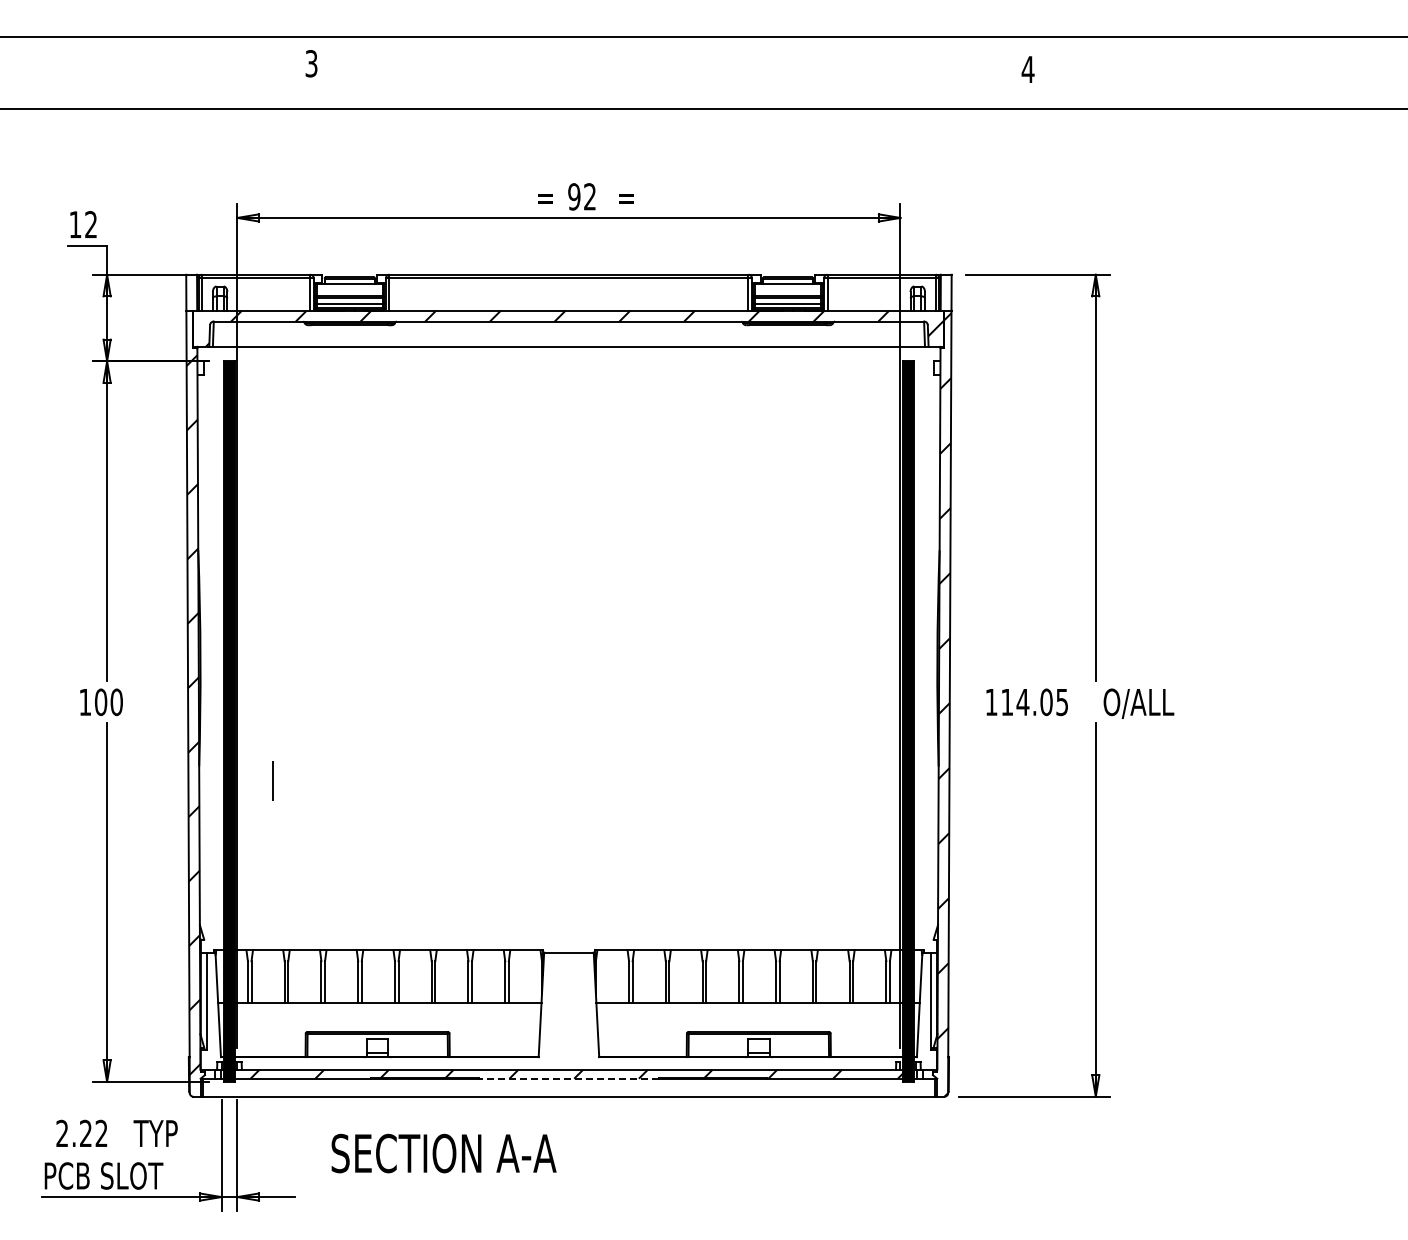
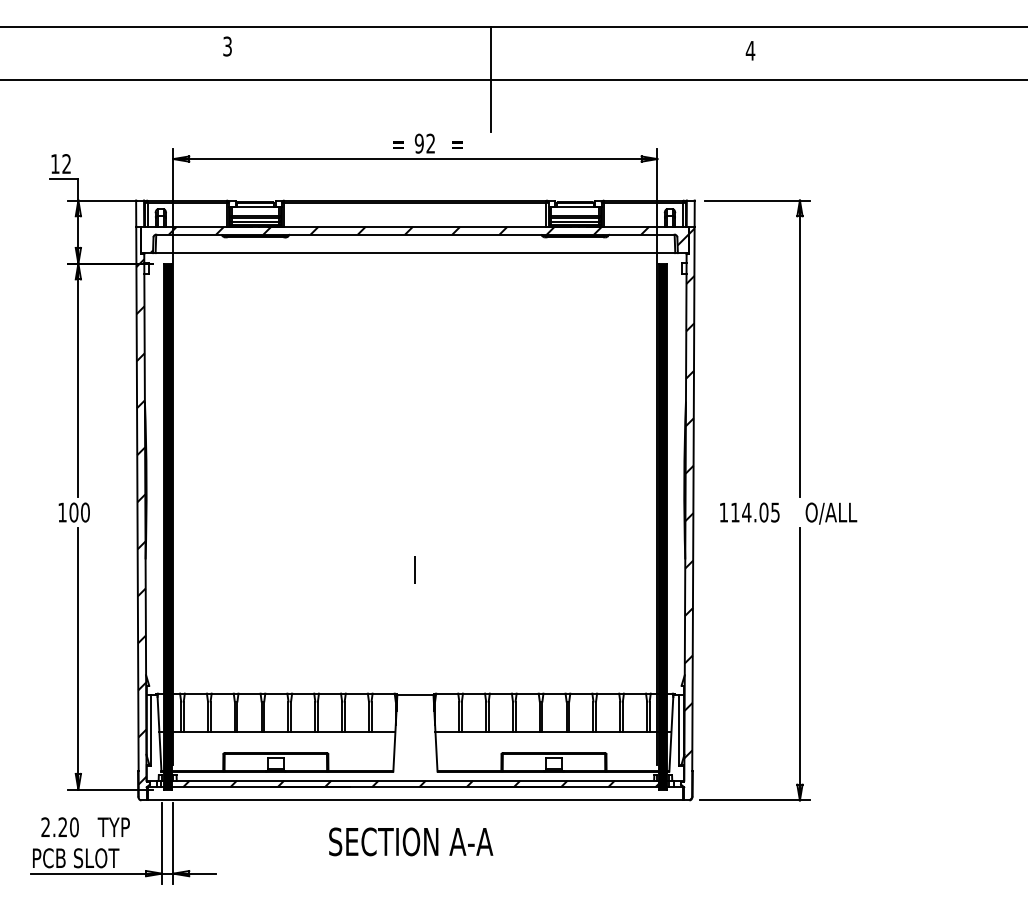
line: (672, 109) -> (491, 79), added
line: (272, 780) -> (415, 569), moved
line: (568, 1078) -> (415, 787), dashed -> solid
text: (101, 1133) -> (74, 827), 2.22 -> 2.20
text: (443, 1153) -> (410, 841), moved

